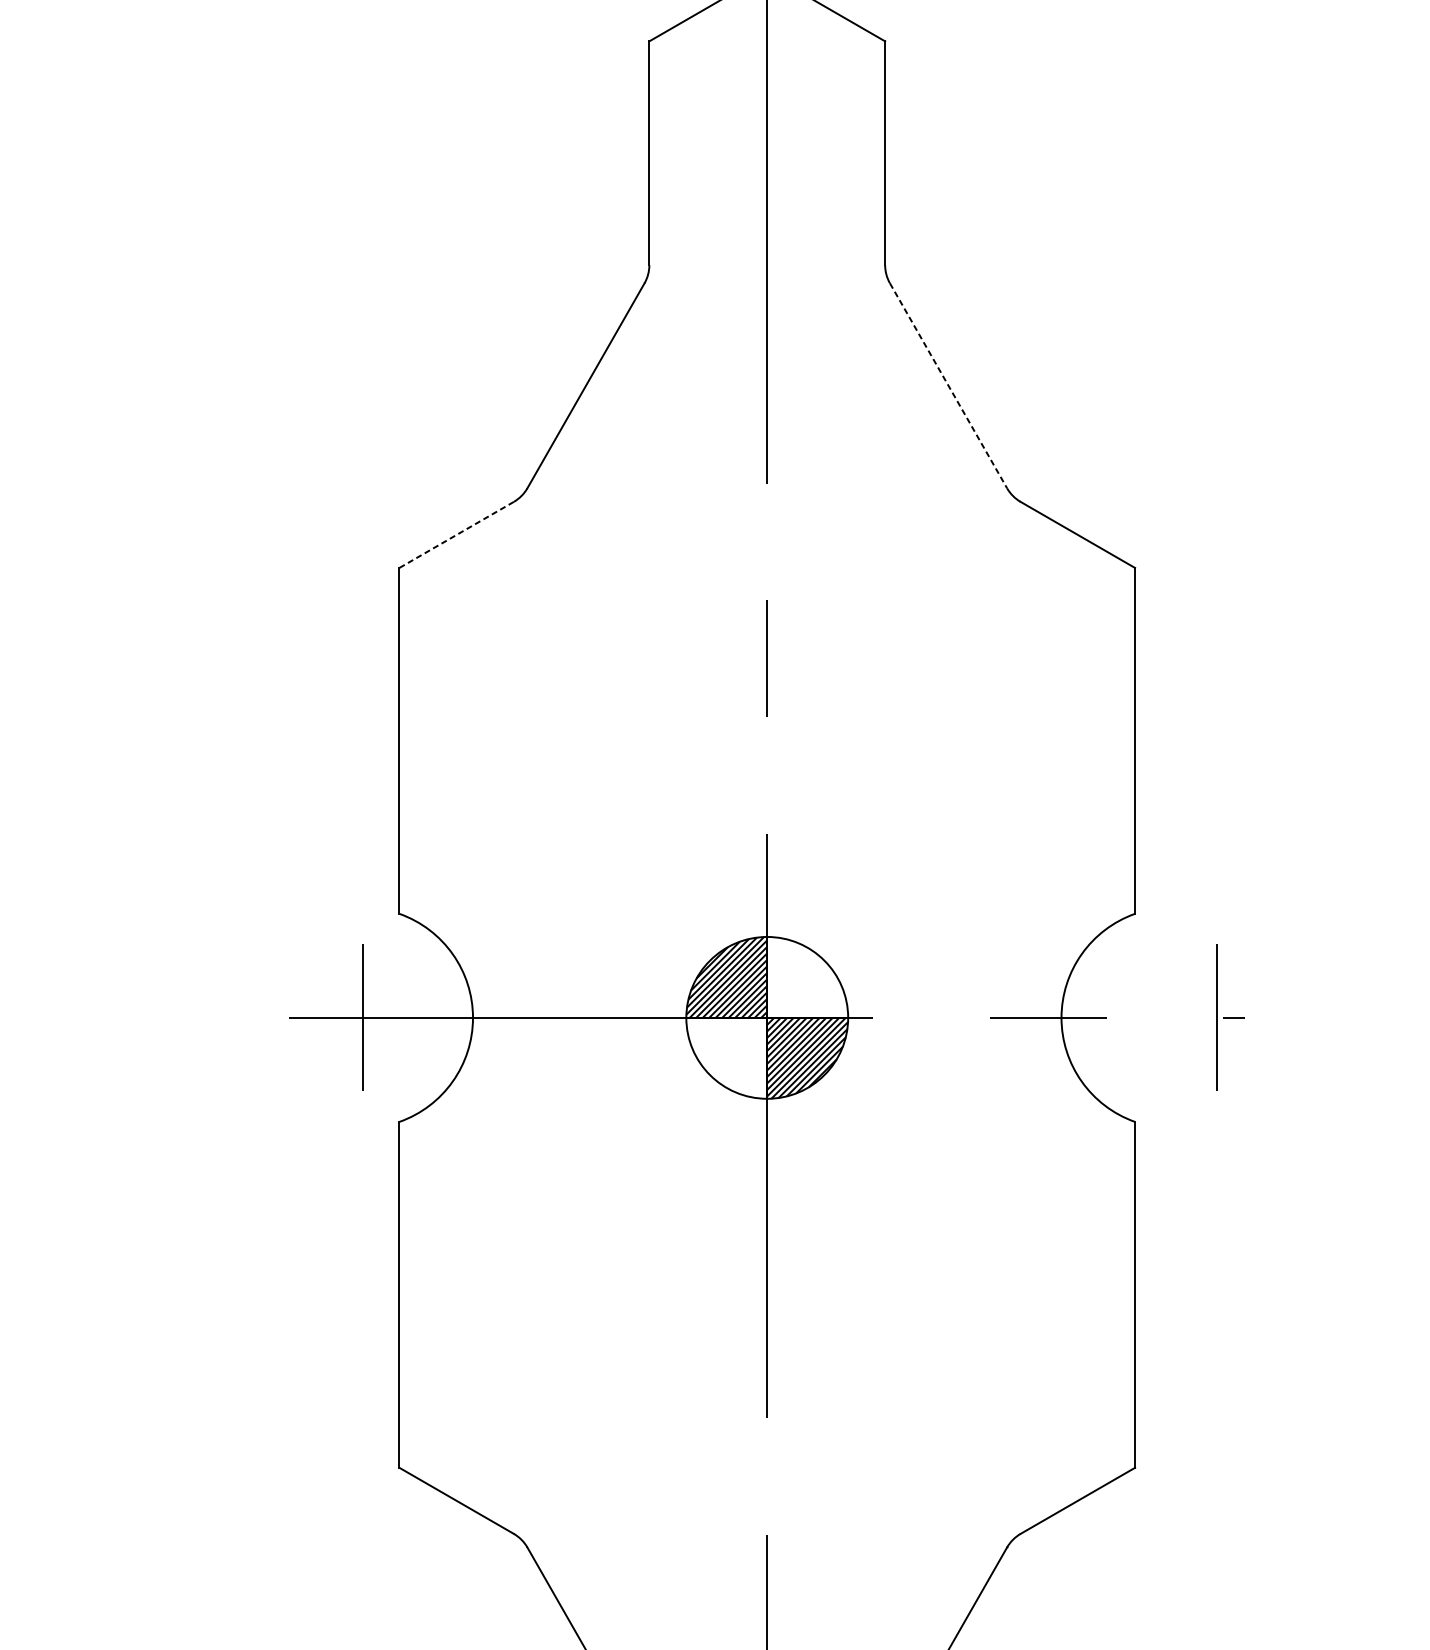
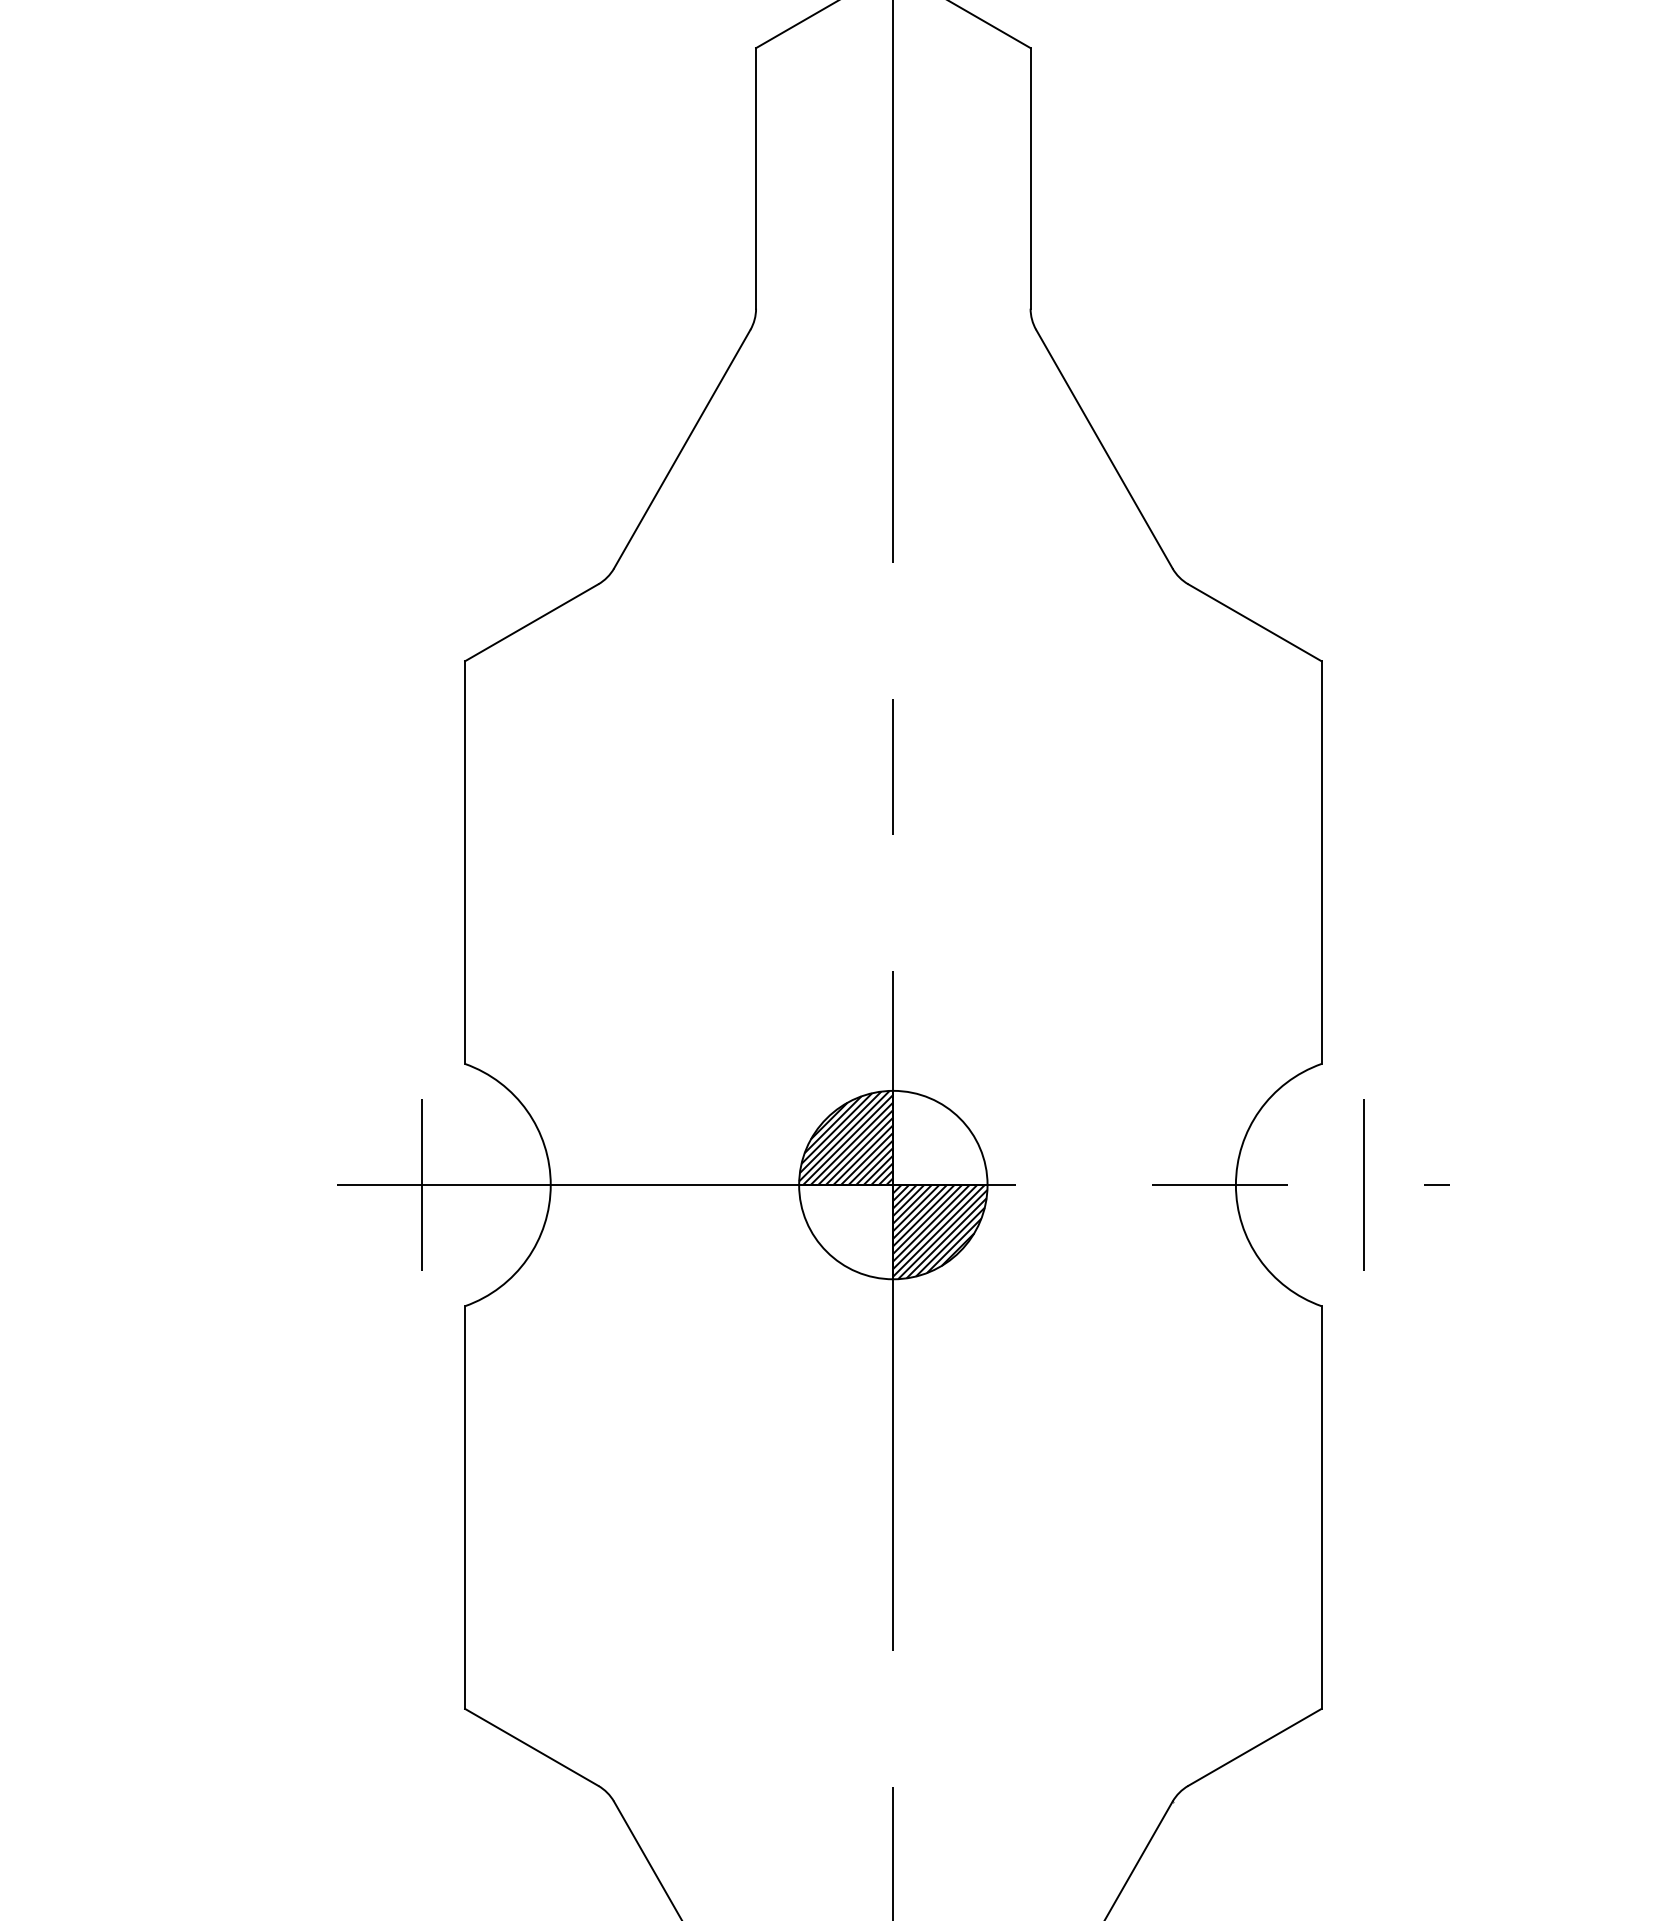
line: (948, 386) -> (1104, 449), dashed -> solid
line: (456, 534) -> (531, 622), dashed -> solid
line: (1216, 1017) -> (1363, 1184), moved

